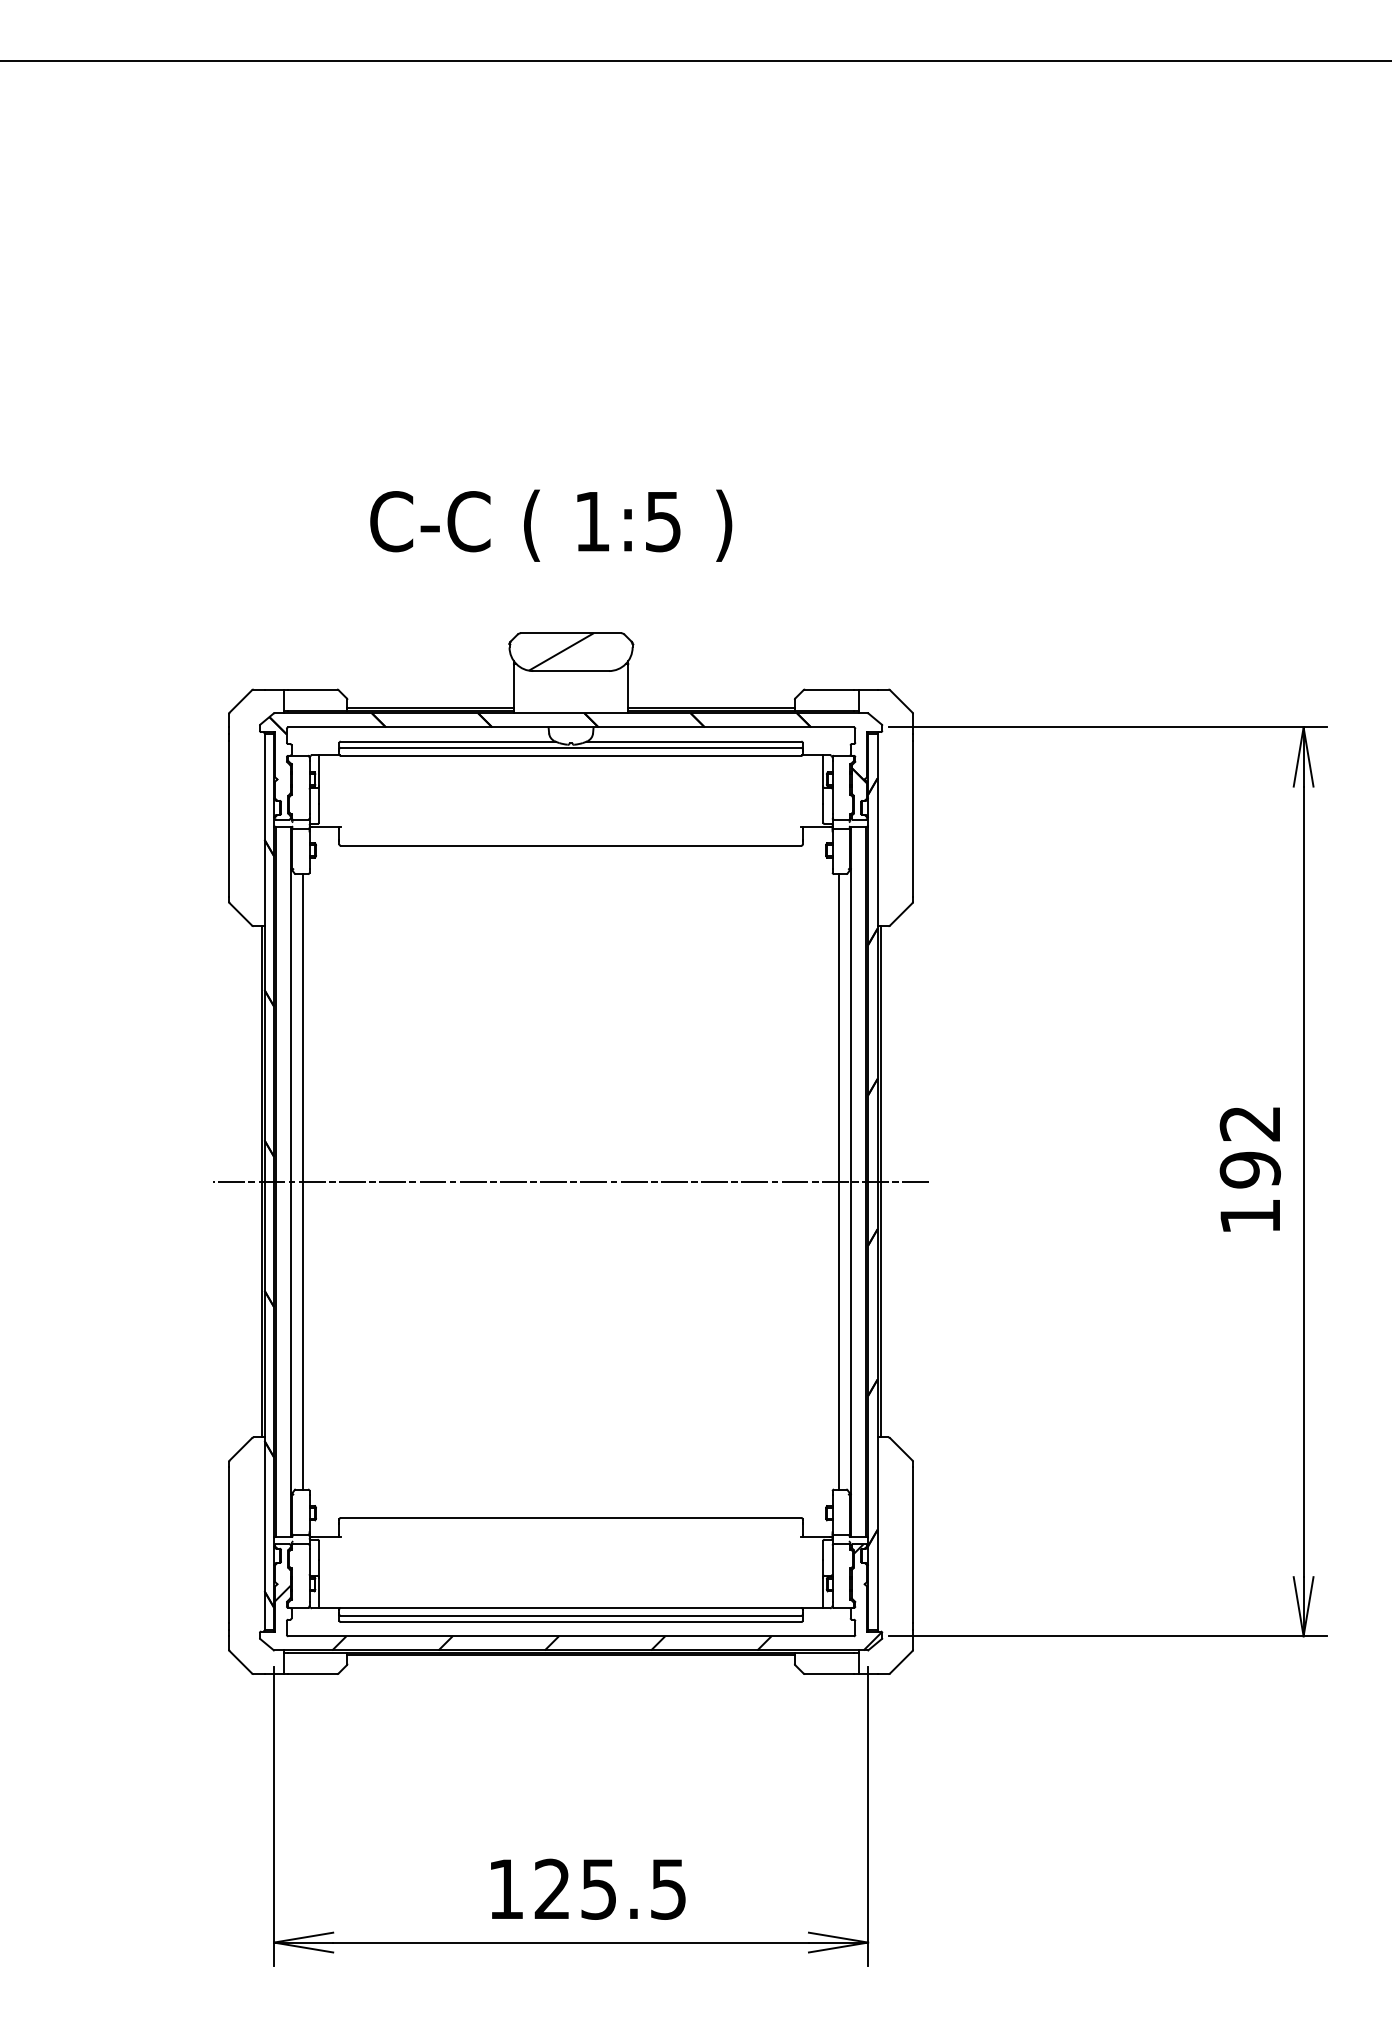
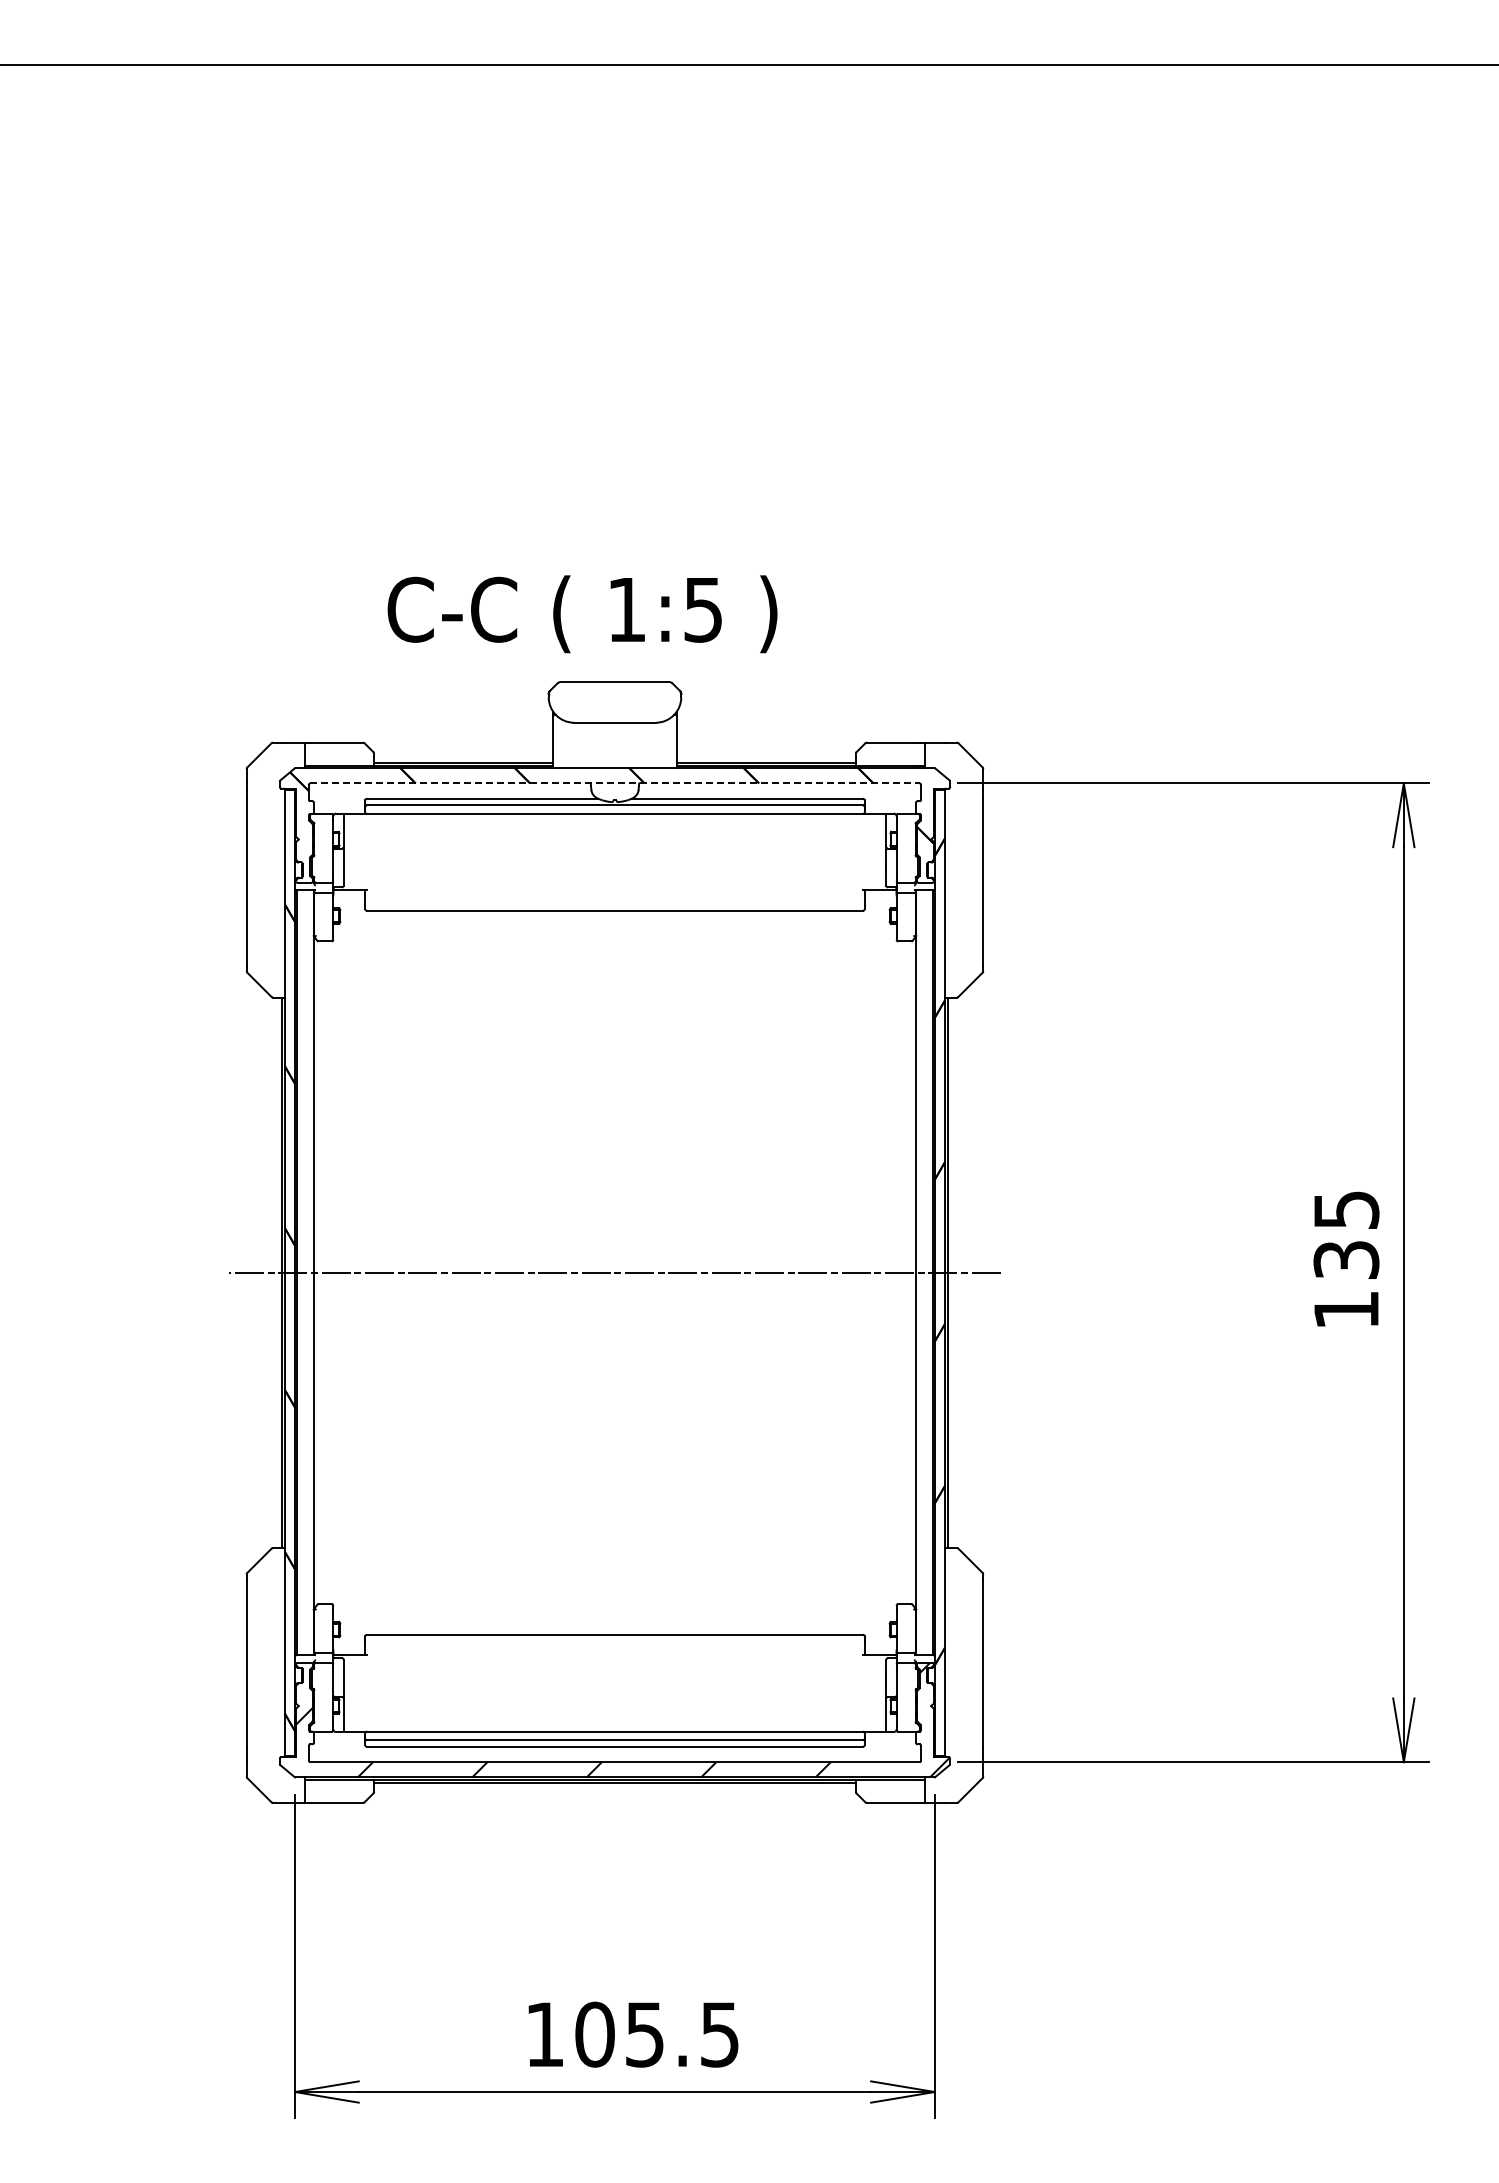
text: (551, 525) -> (582, 614), moved
hatch: (561, 651) -> (604, 701), removed
line: (570, 727) -> (614, 783), solid -> dashed
text: (1250, 1147) -> (1346, 1235), 192 -> 135
line: (303, 1181) -> (326, 1272), removed
line: (839, 1181) -> (903, 1272), removed
text: (552, 1889) -> (594, 2034), 125.5 -> 105.5

